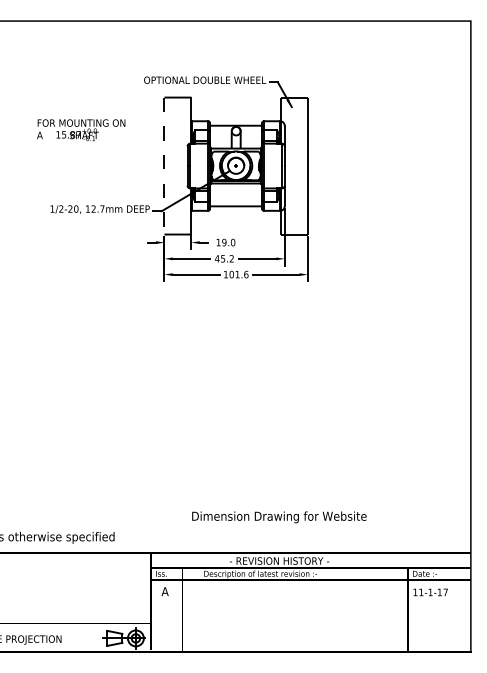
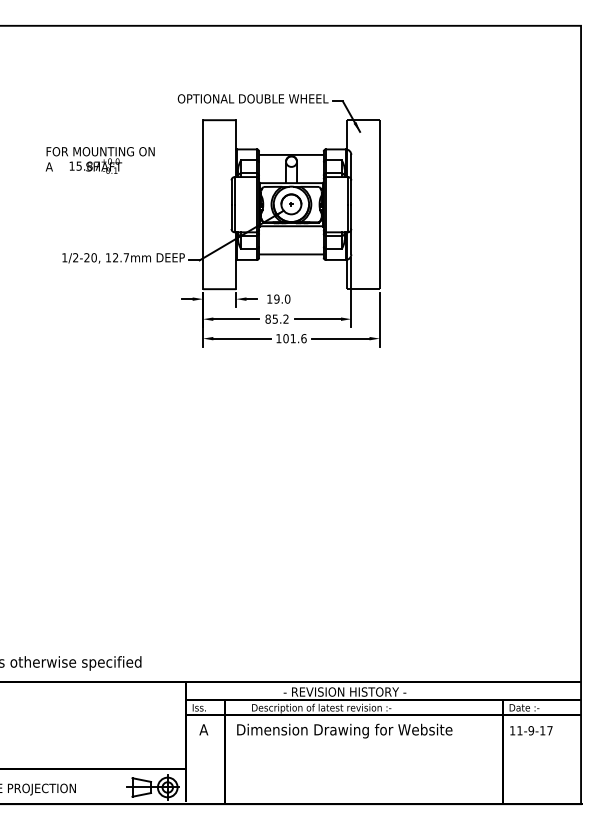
line: (164, 166) -> (202, 205), dashed -> solid
text: (217, 258) -> (268, 318), 45.2 -> 85.2
text: (279, 516) -> (344, 730), moved
text: (430, 592) -> (531, 730), 11-1-17 -> 11-9-17

